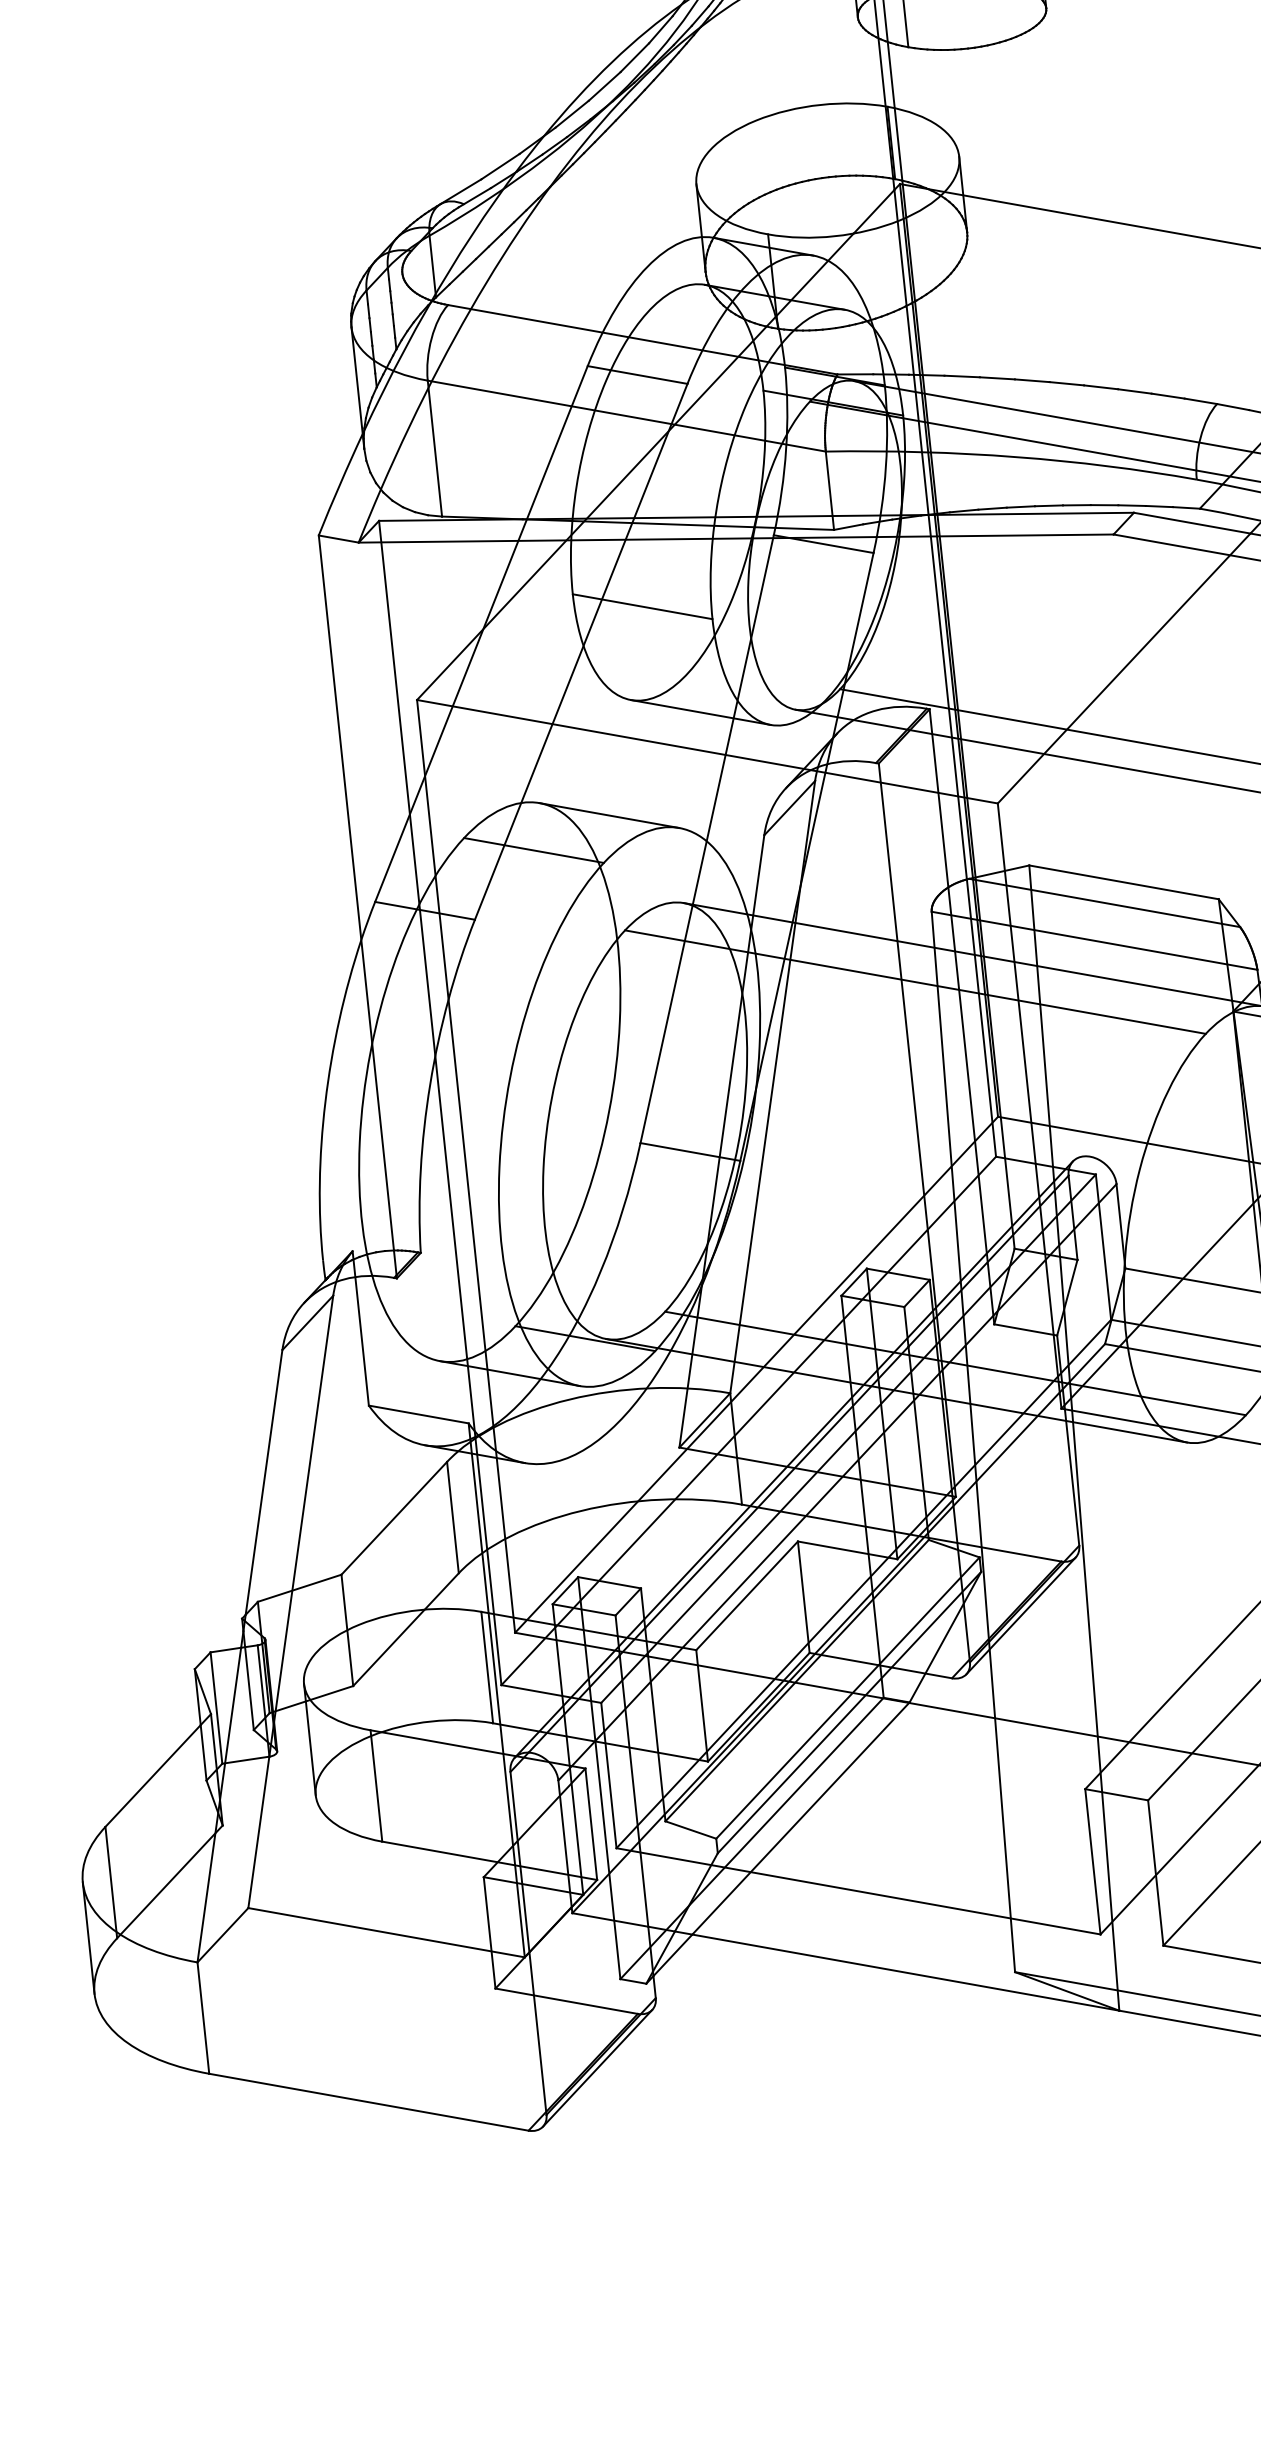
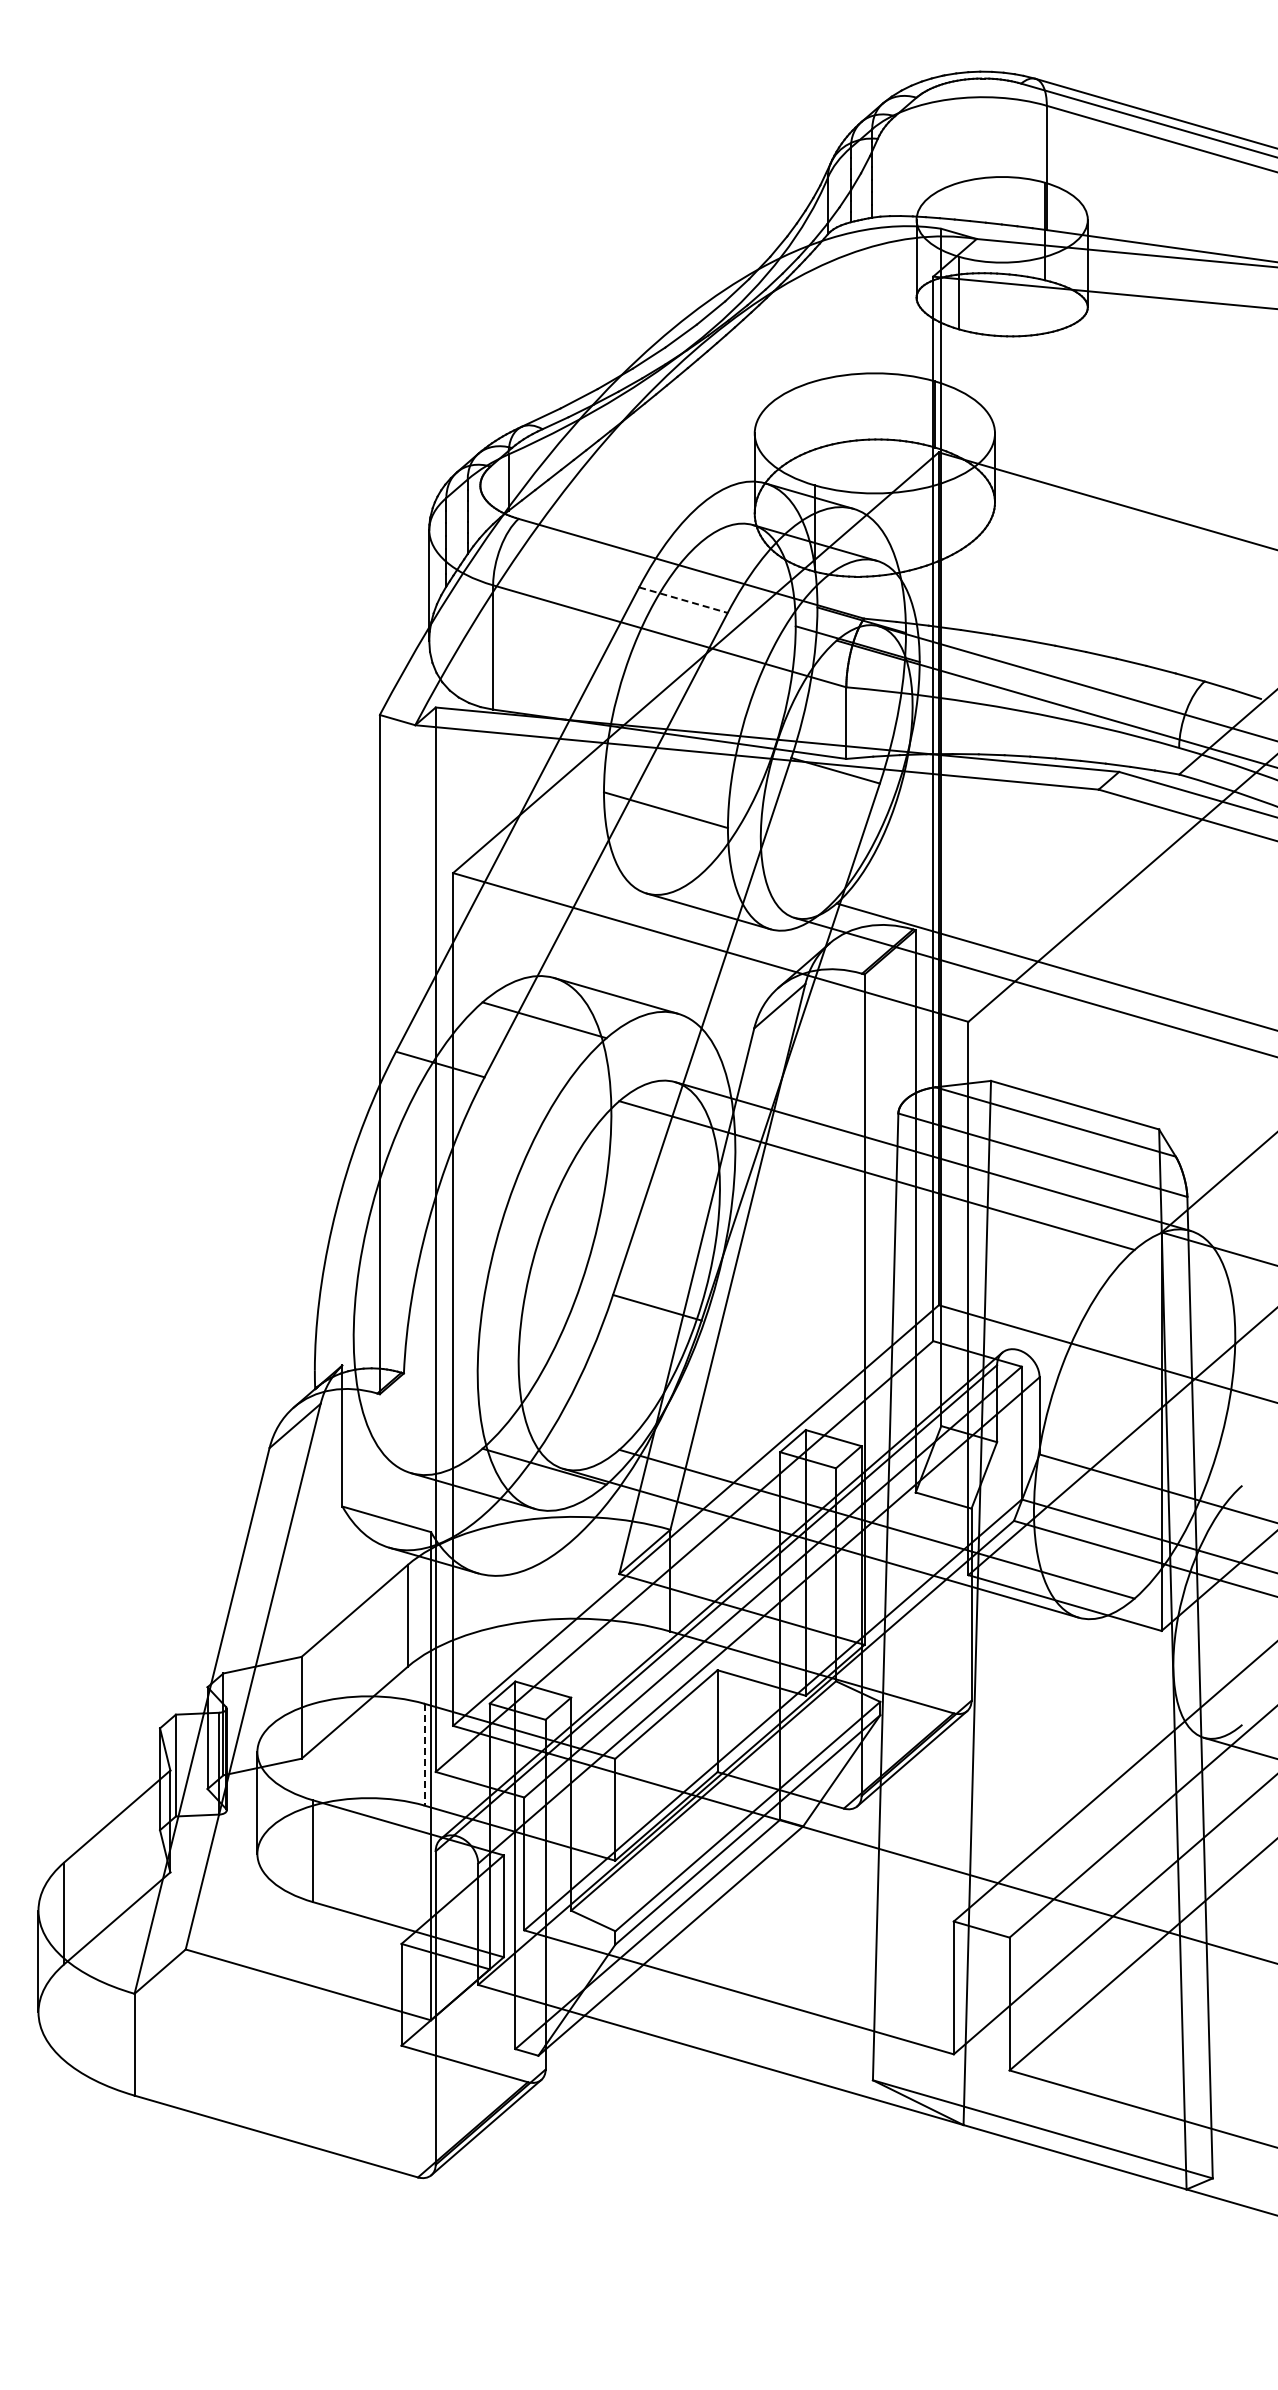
line: (637, 375) -> (683, 600), solid -> dashed
line: (487, 1667) -> (424, 1754), solid -> dashed

